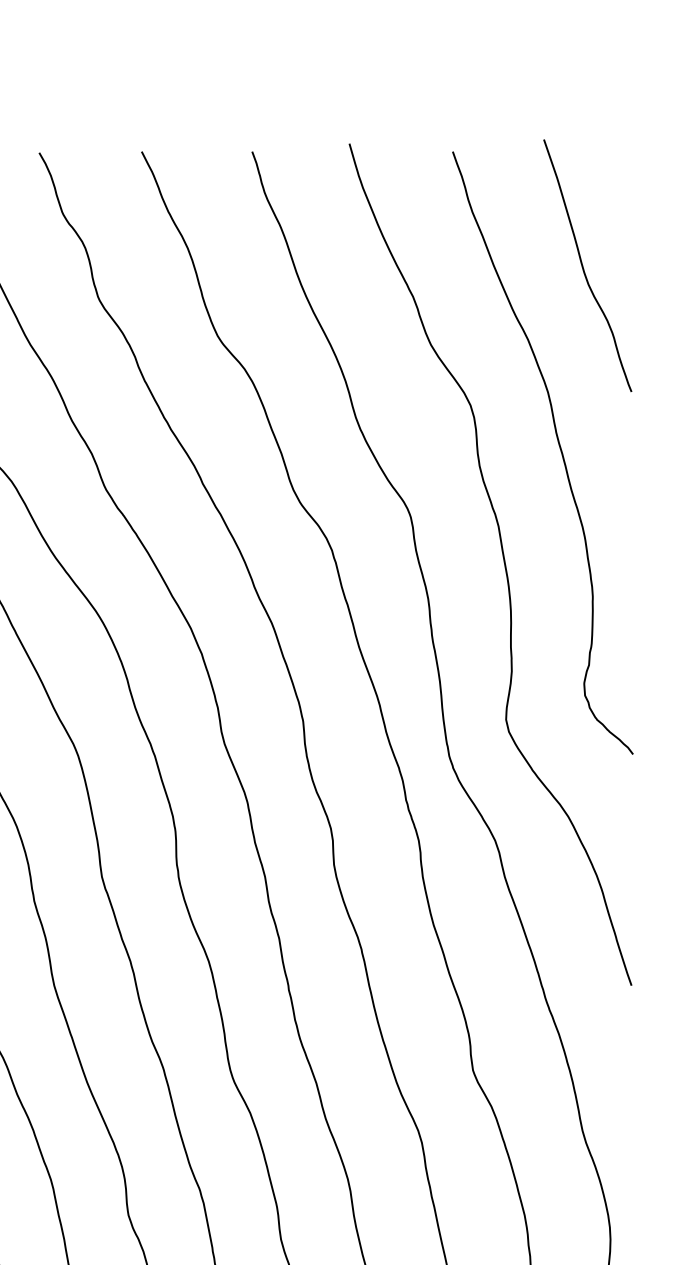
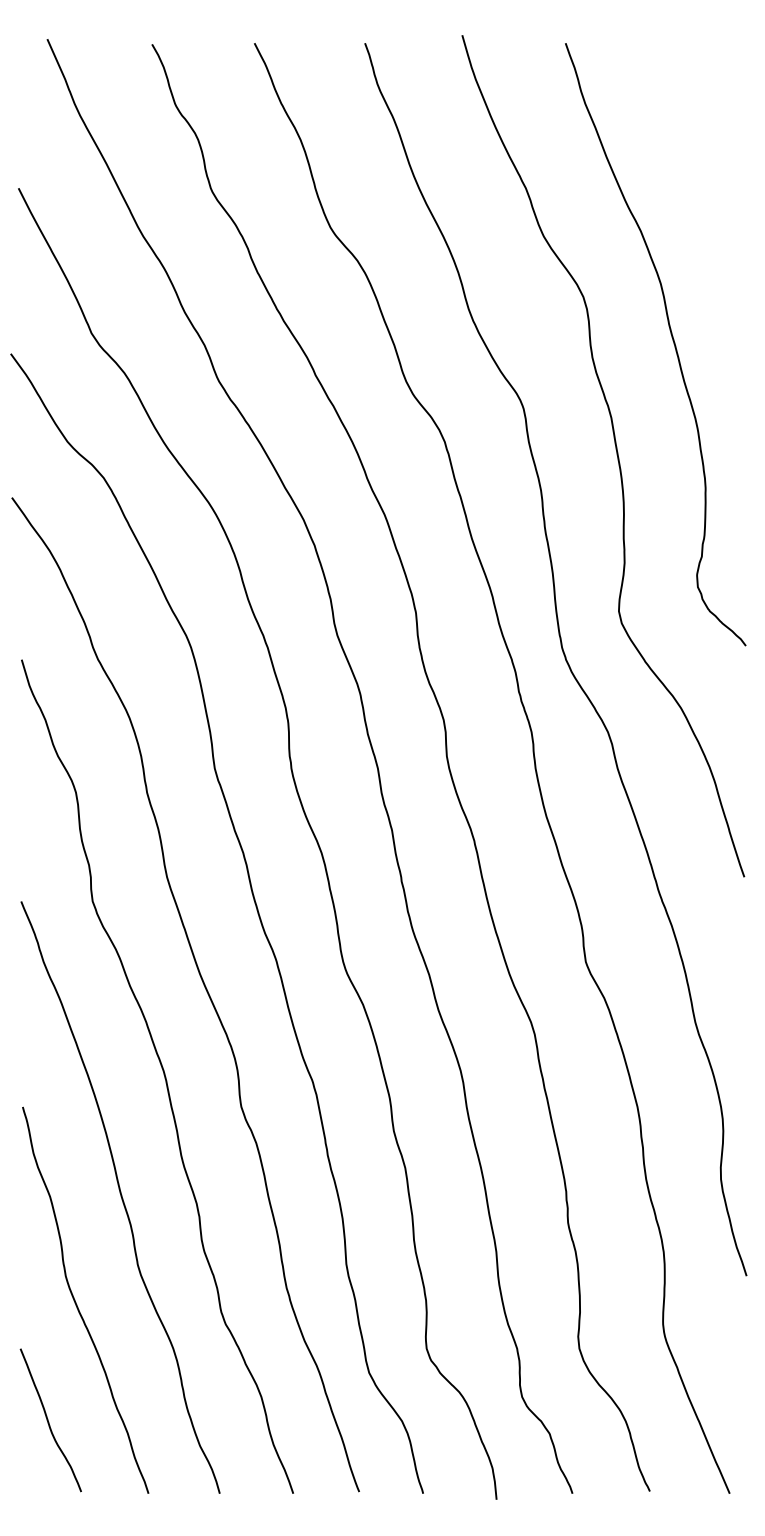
curve: (583, 265) -> (696, 157), removed

